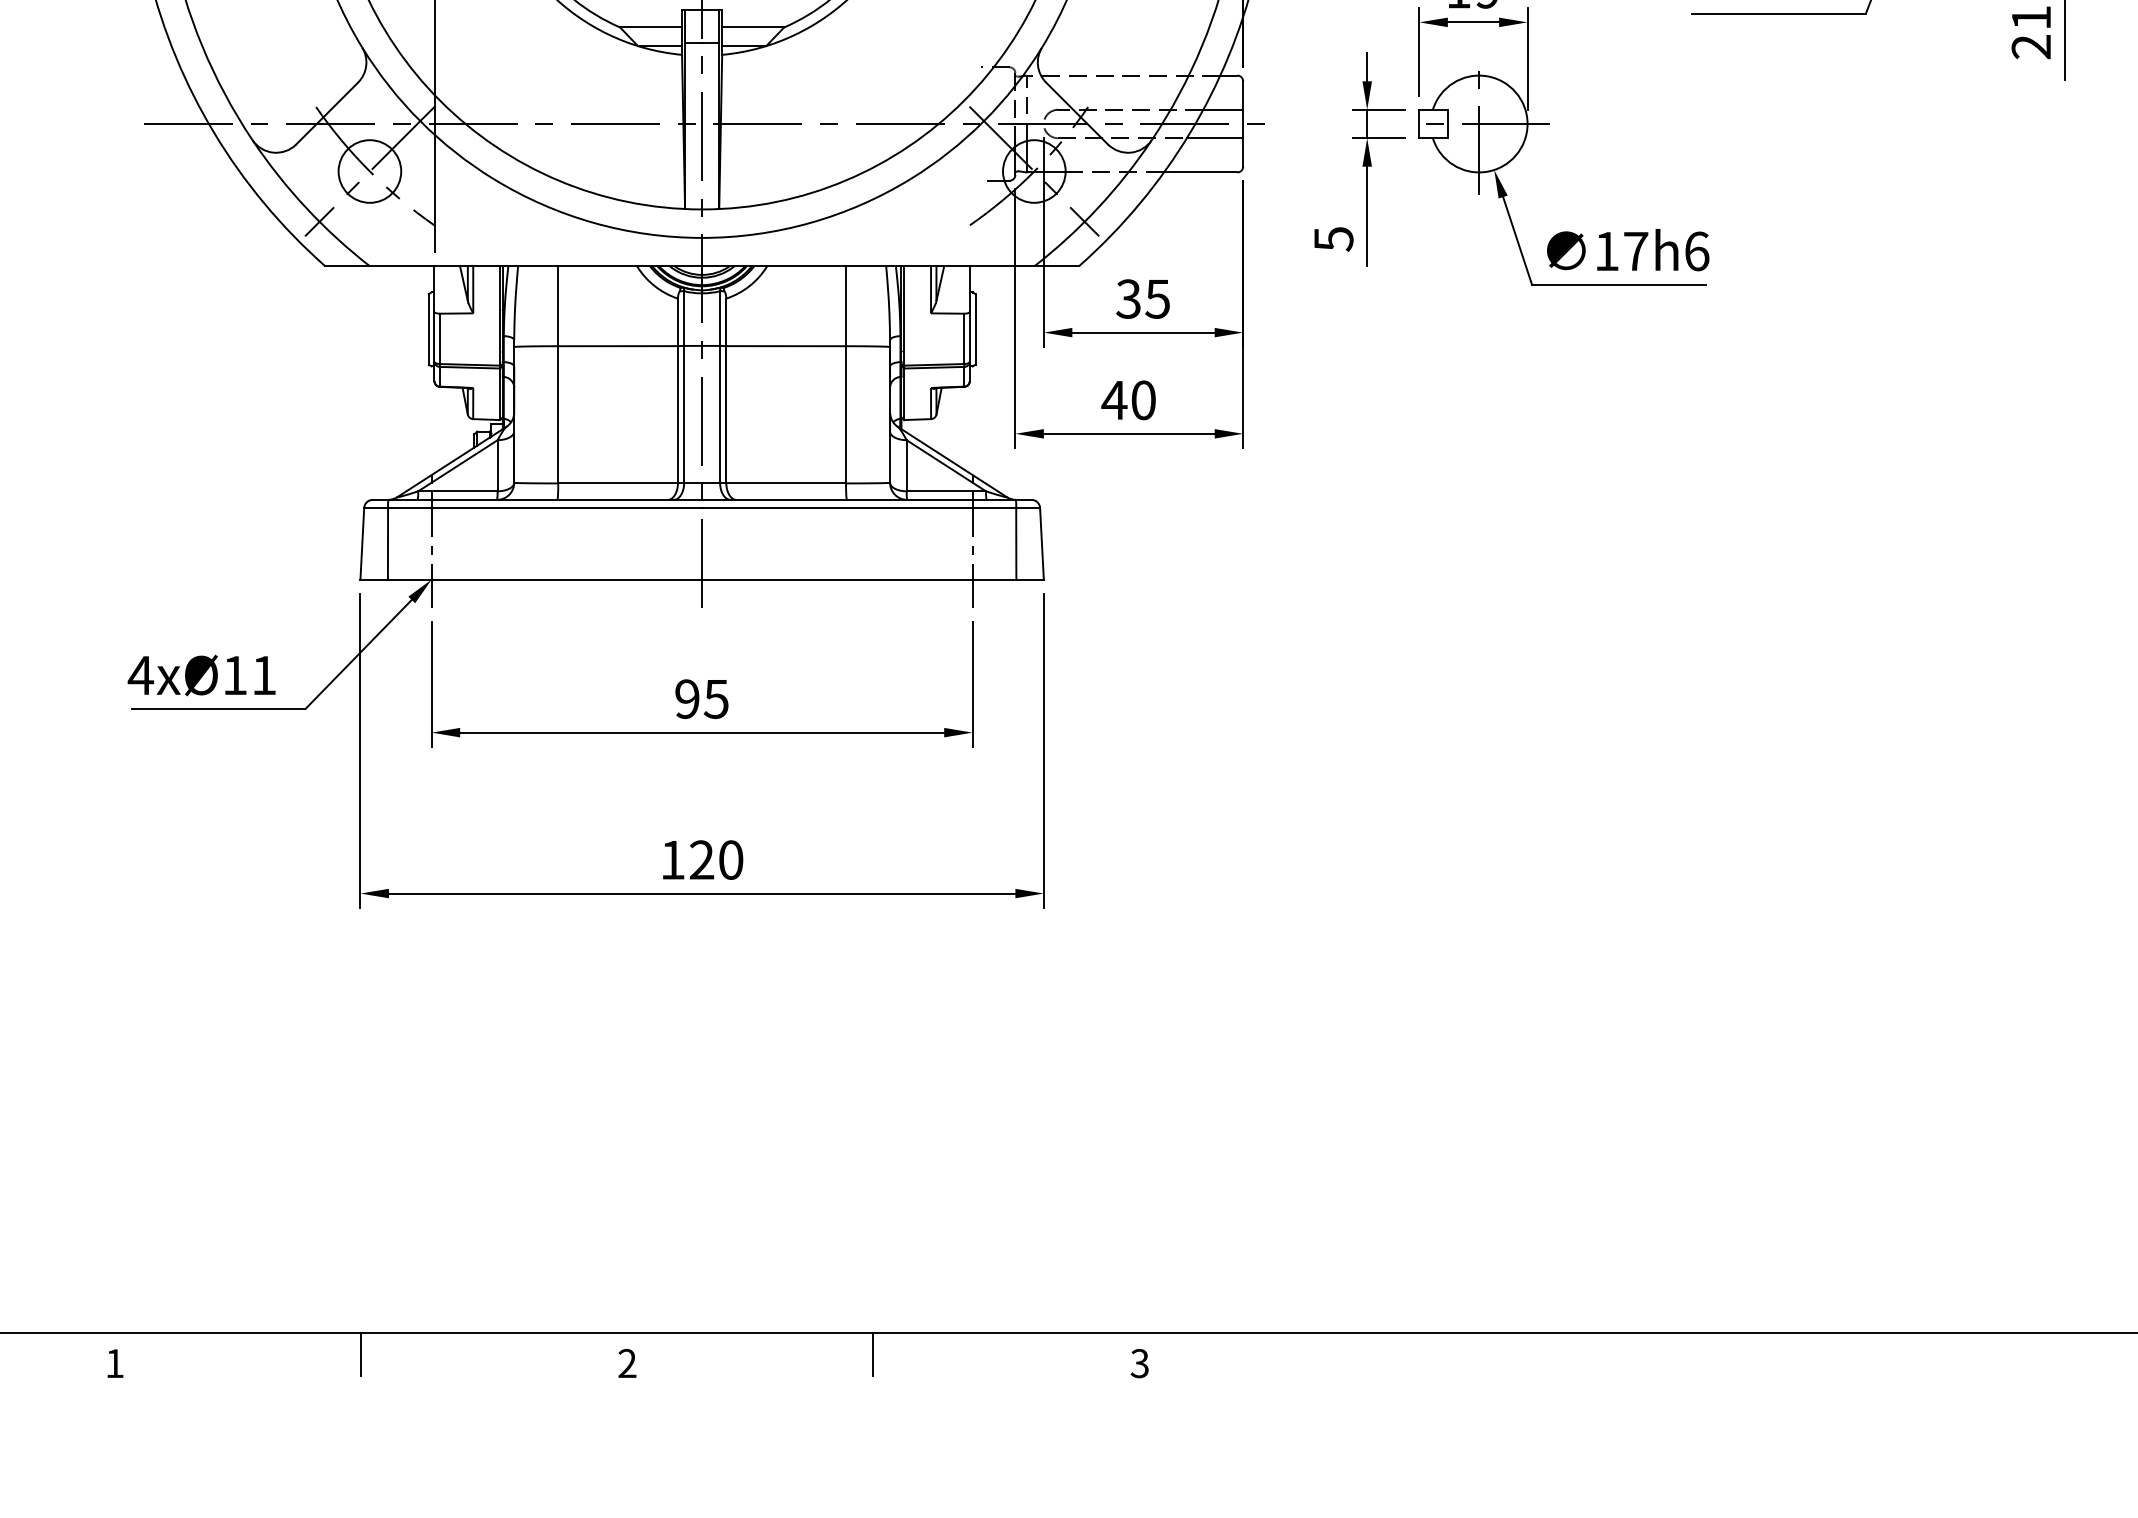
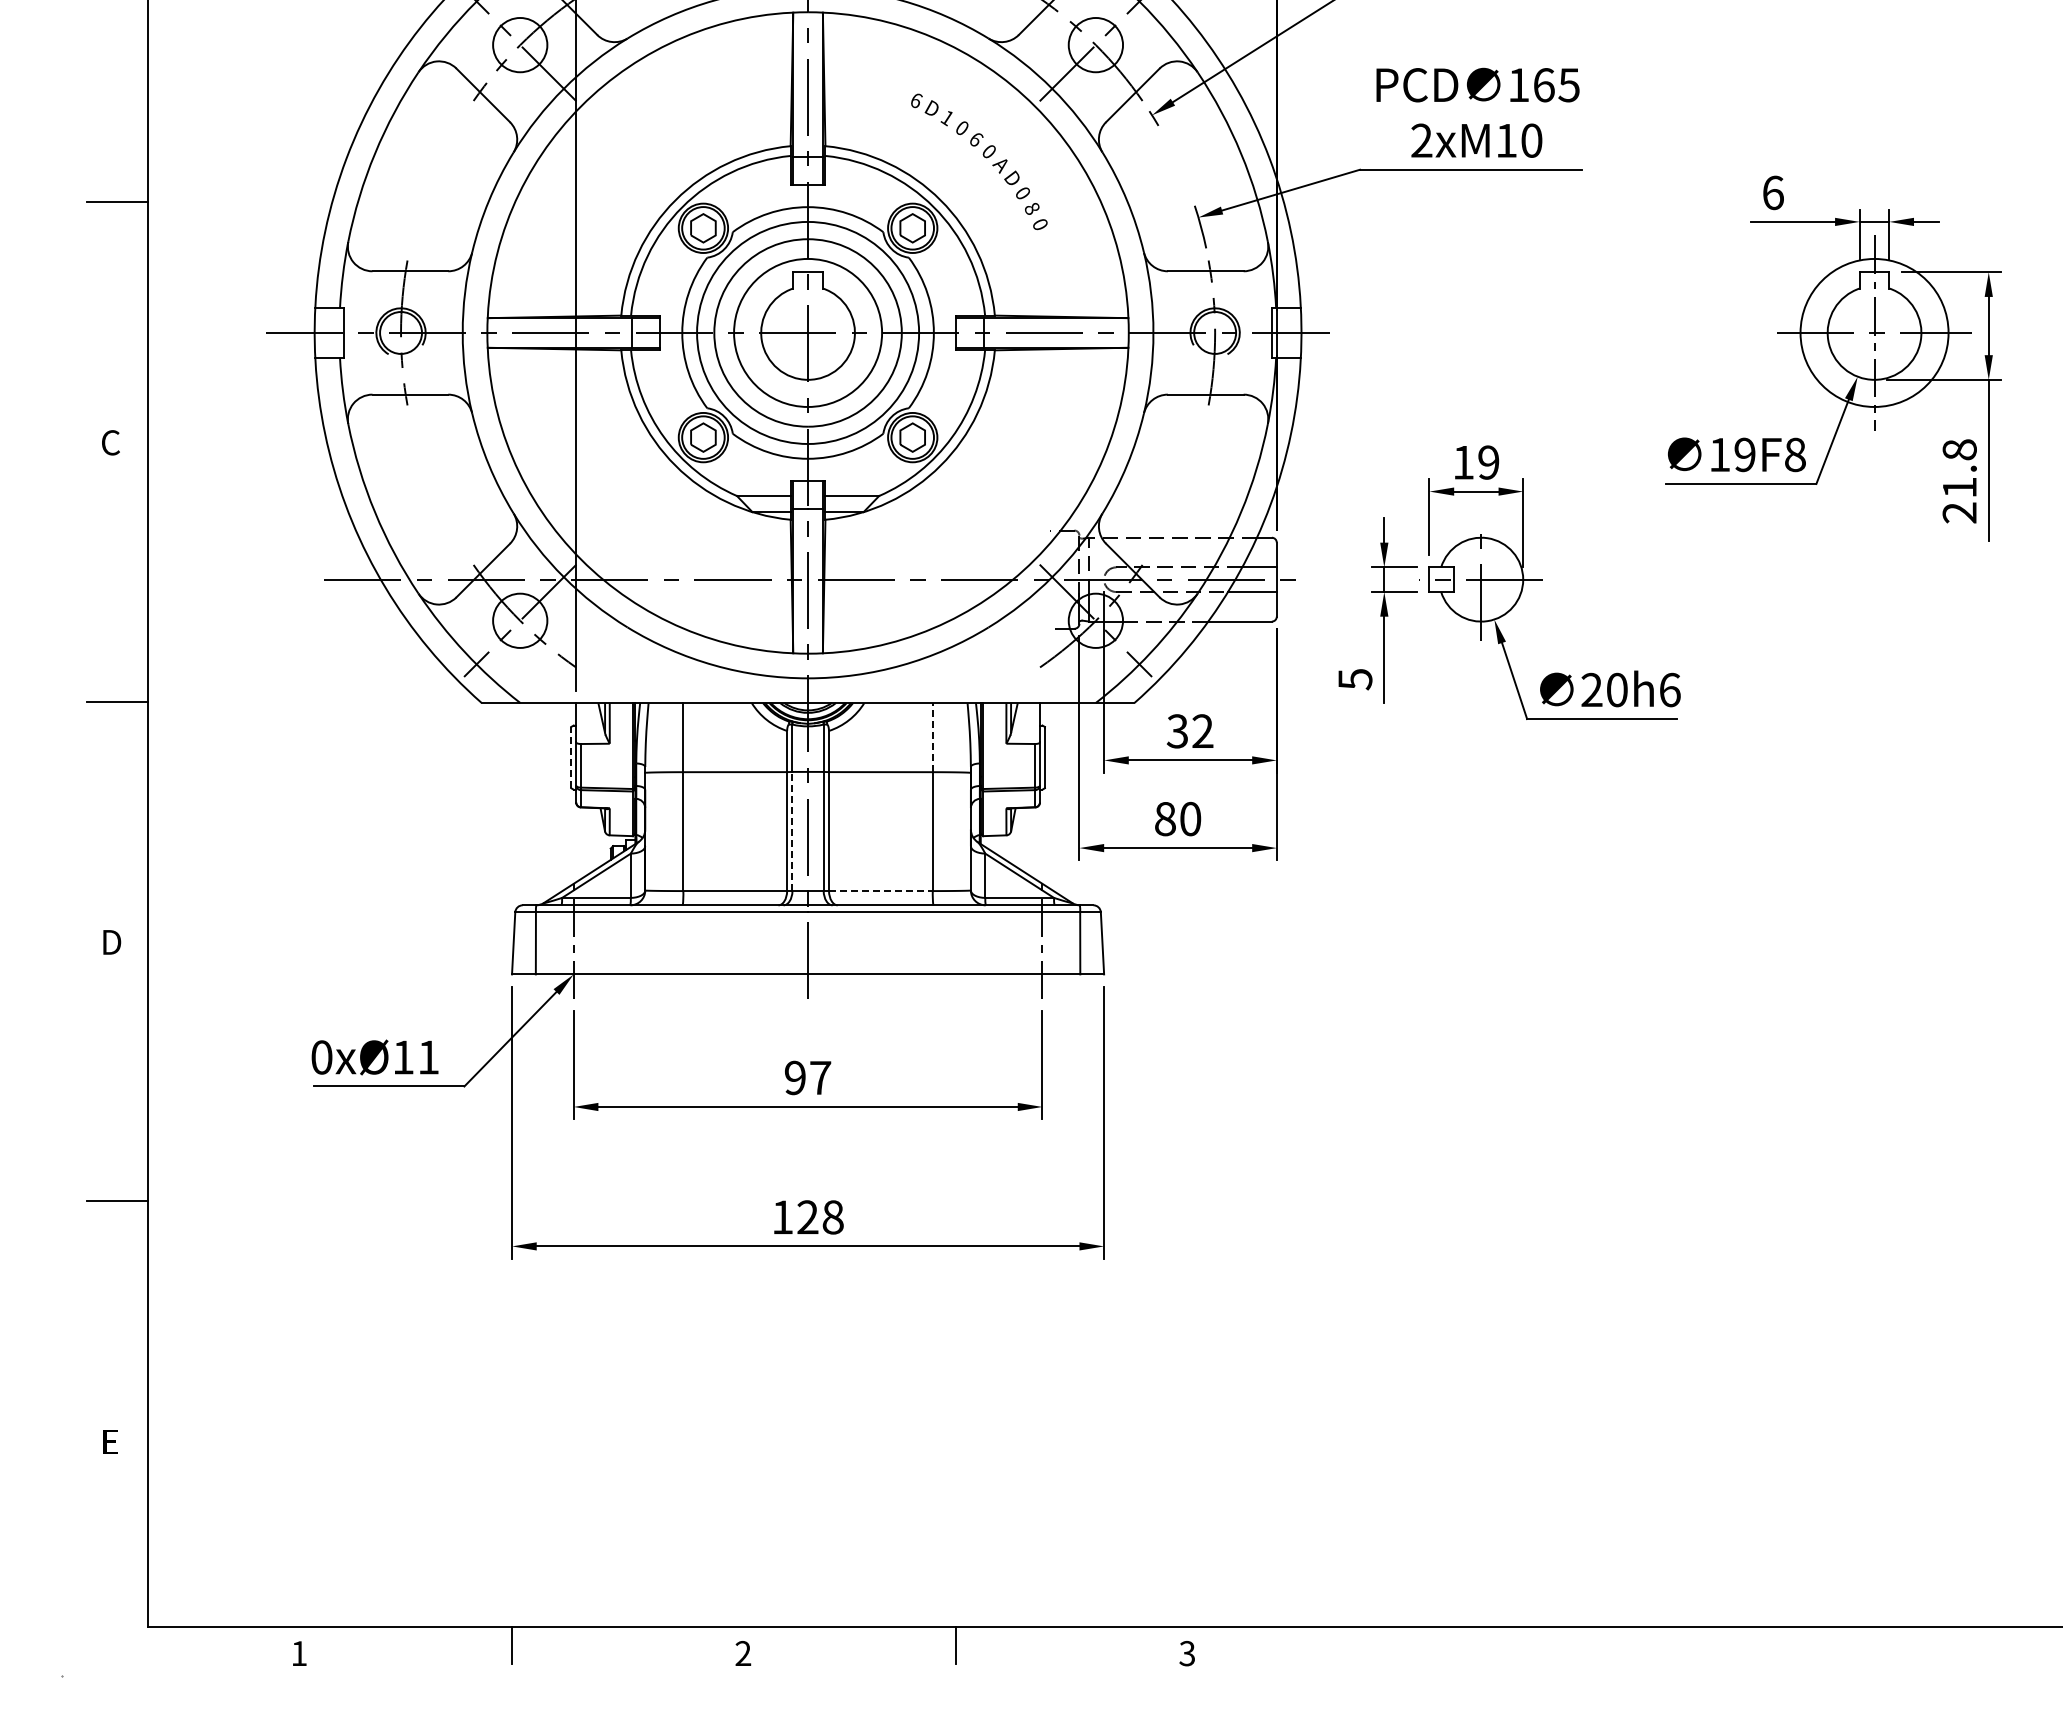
text: (1621, 250) -> (1604, 689), 17h6 -> 20h6
text: (1157, 299) -> (1202, 731), 35 -> 32
line: (845, 306) -> (932, 737), solid -> dashed
line: (429, 329) -> (571, 757), solid -> dashed
text: (1113, 400) -> (1164, 819), 40 -> 80
line: (684, 413) -> (792, 830), solid -> dashed
line: (785, 483) -> (880, 891), solid -> dashed
text: (140, 675) -> (321, 1057), 4xØ11 -> 0xØ11
text: (716, 699) -> (820, 1078), 95 -> 97
text: (730, 860) -> (832, 1217), 120 -> 128

